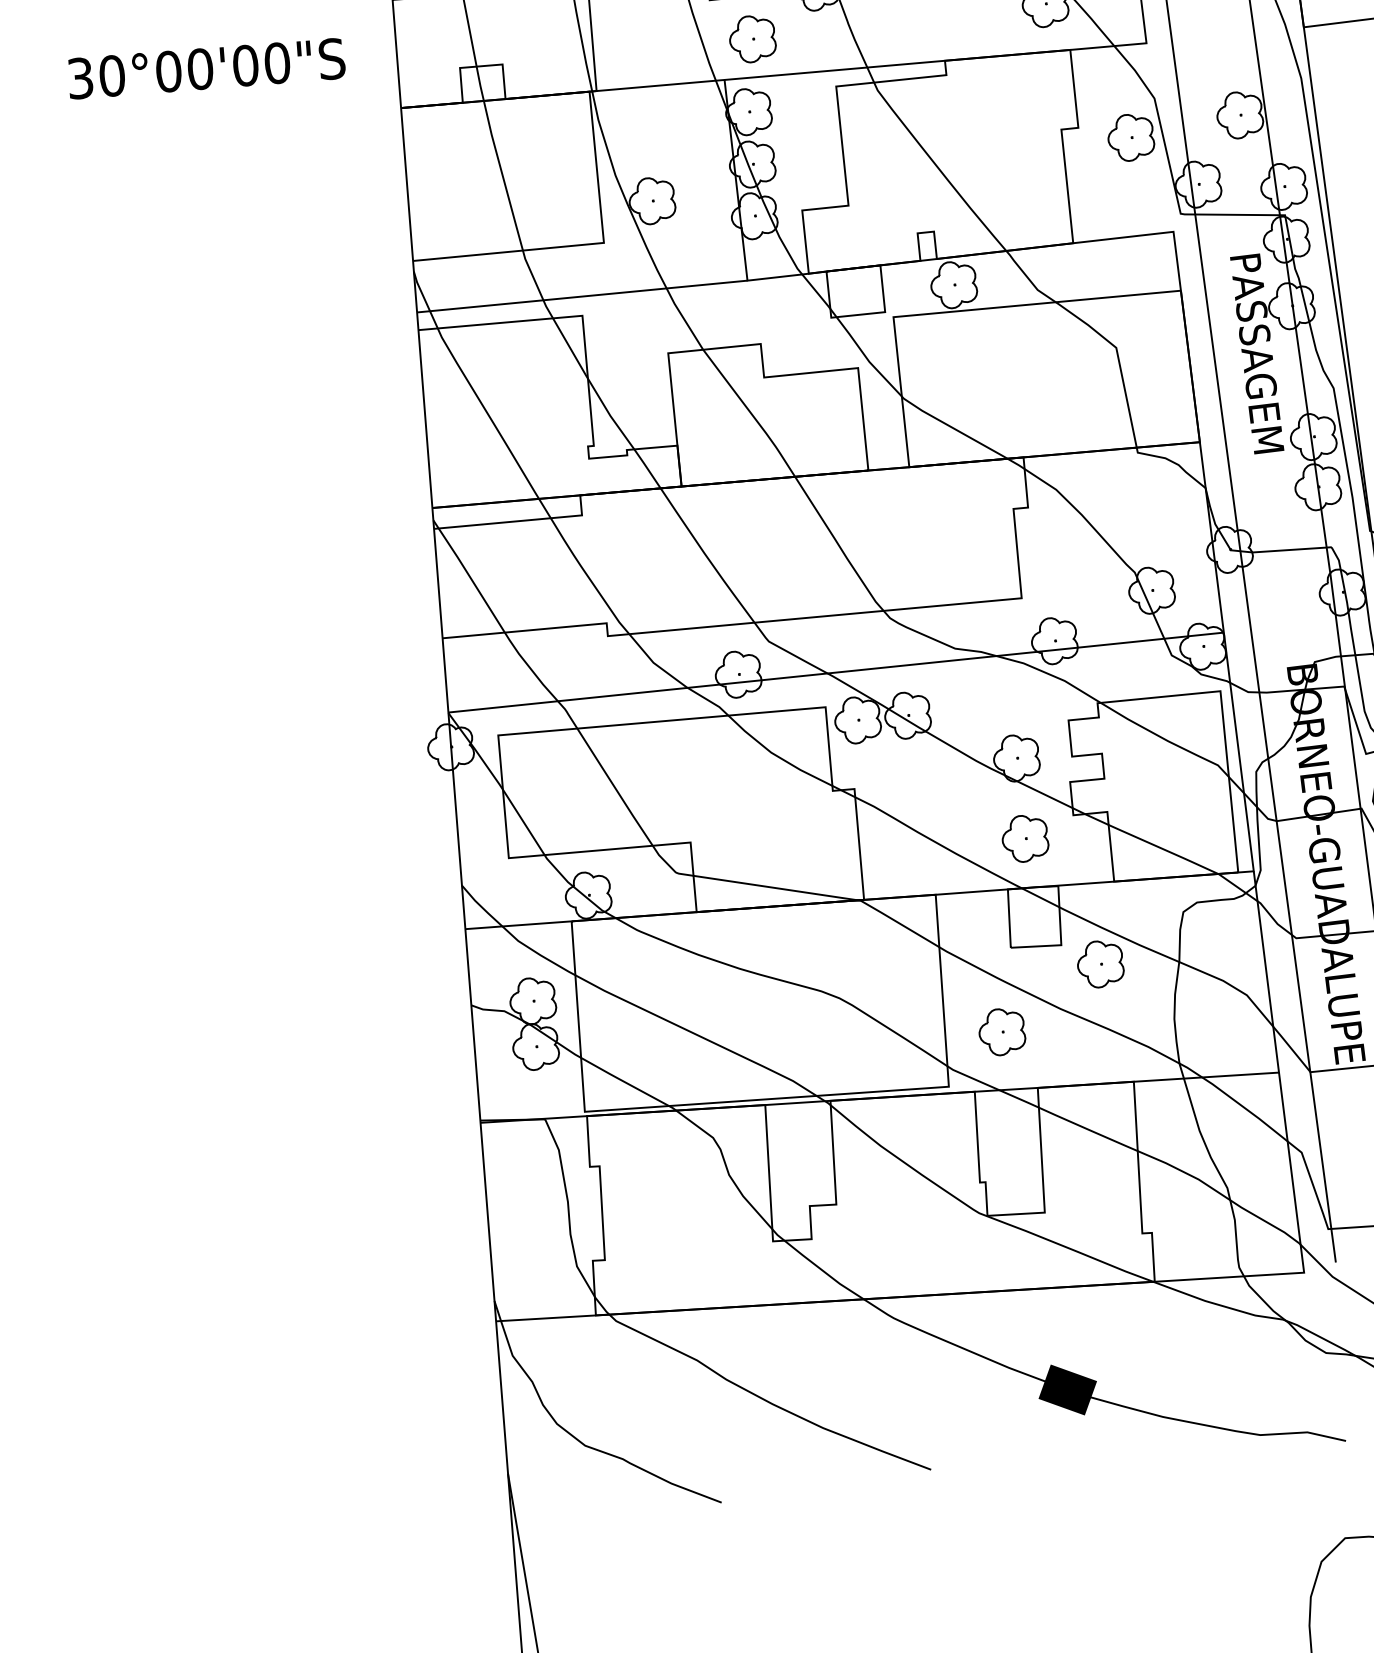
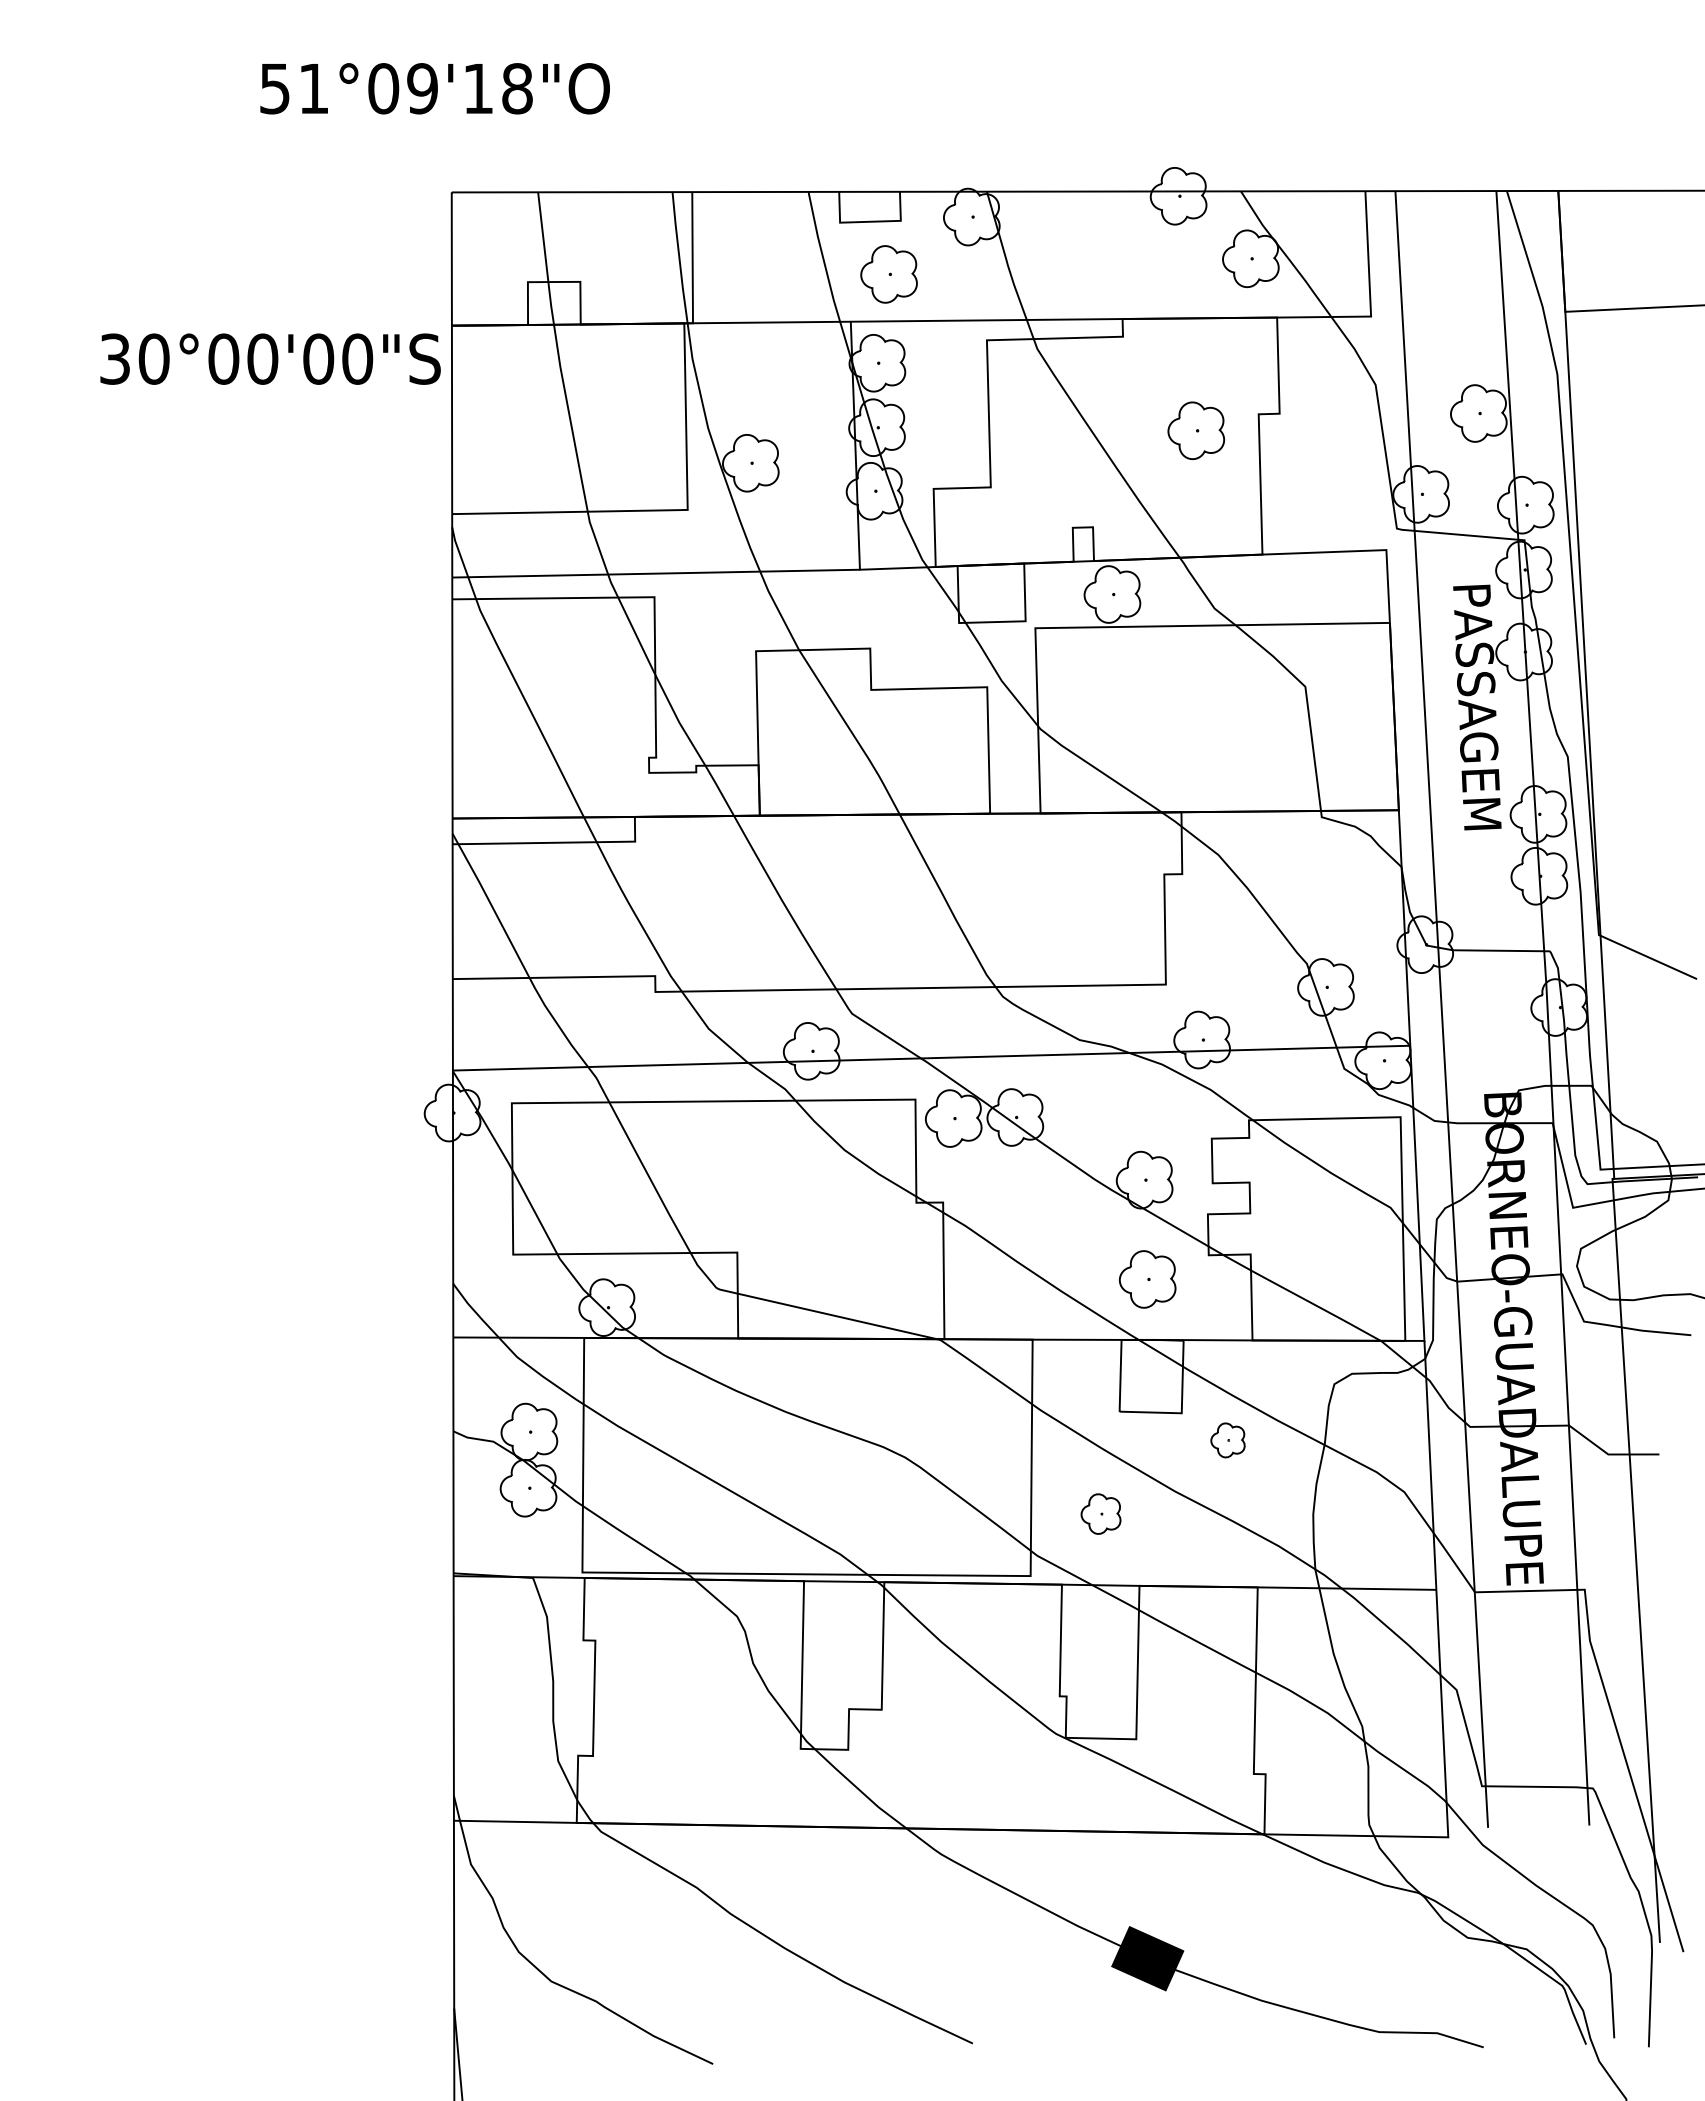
text: (206, 68) -> (270, 358), moved
part: (1131, 137) -> (1196, 430), moved
part: (1100, 964) -> (1227, 1440), size x0.6
part: (1001, 1031) -> (1100, 1513), size x0.7

